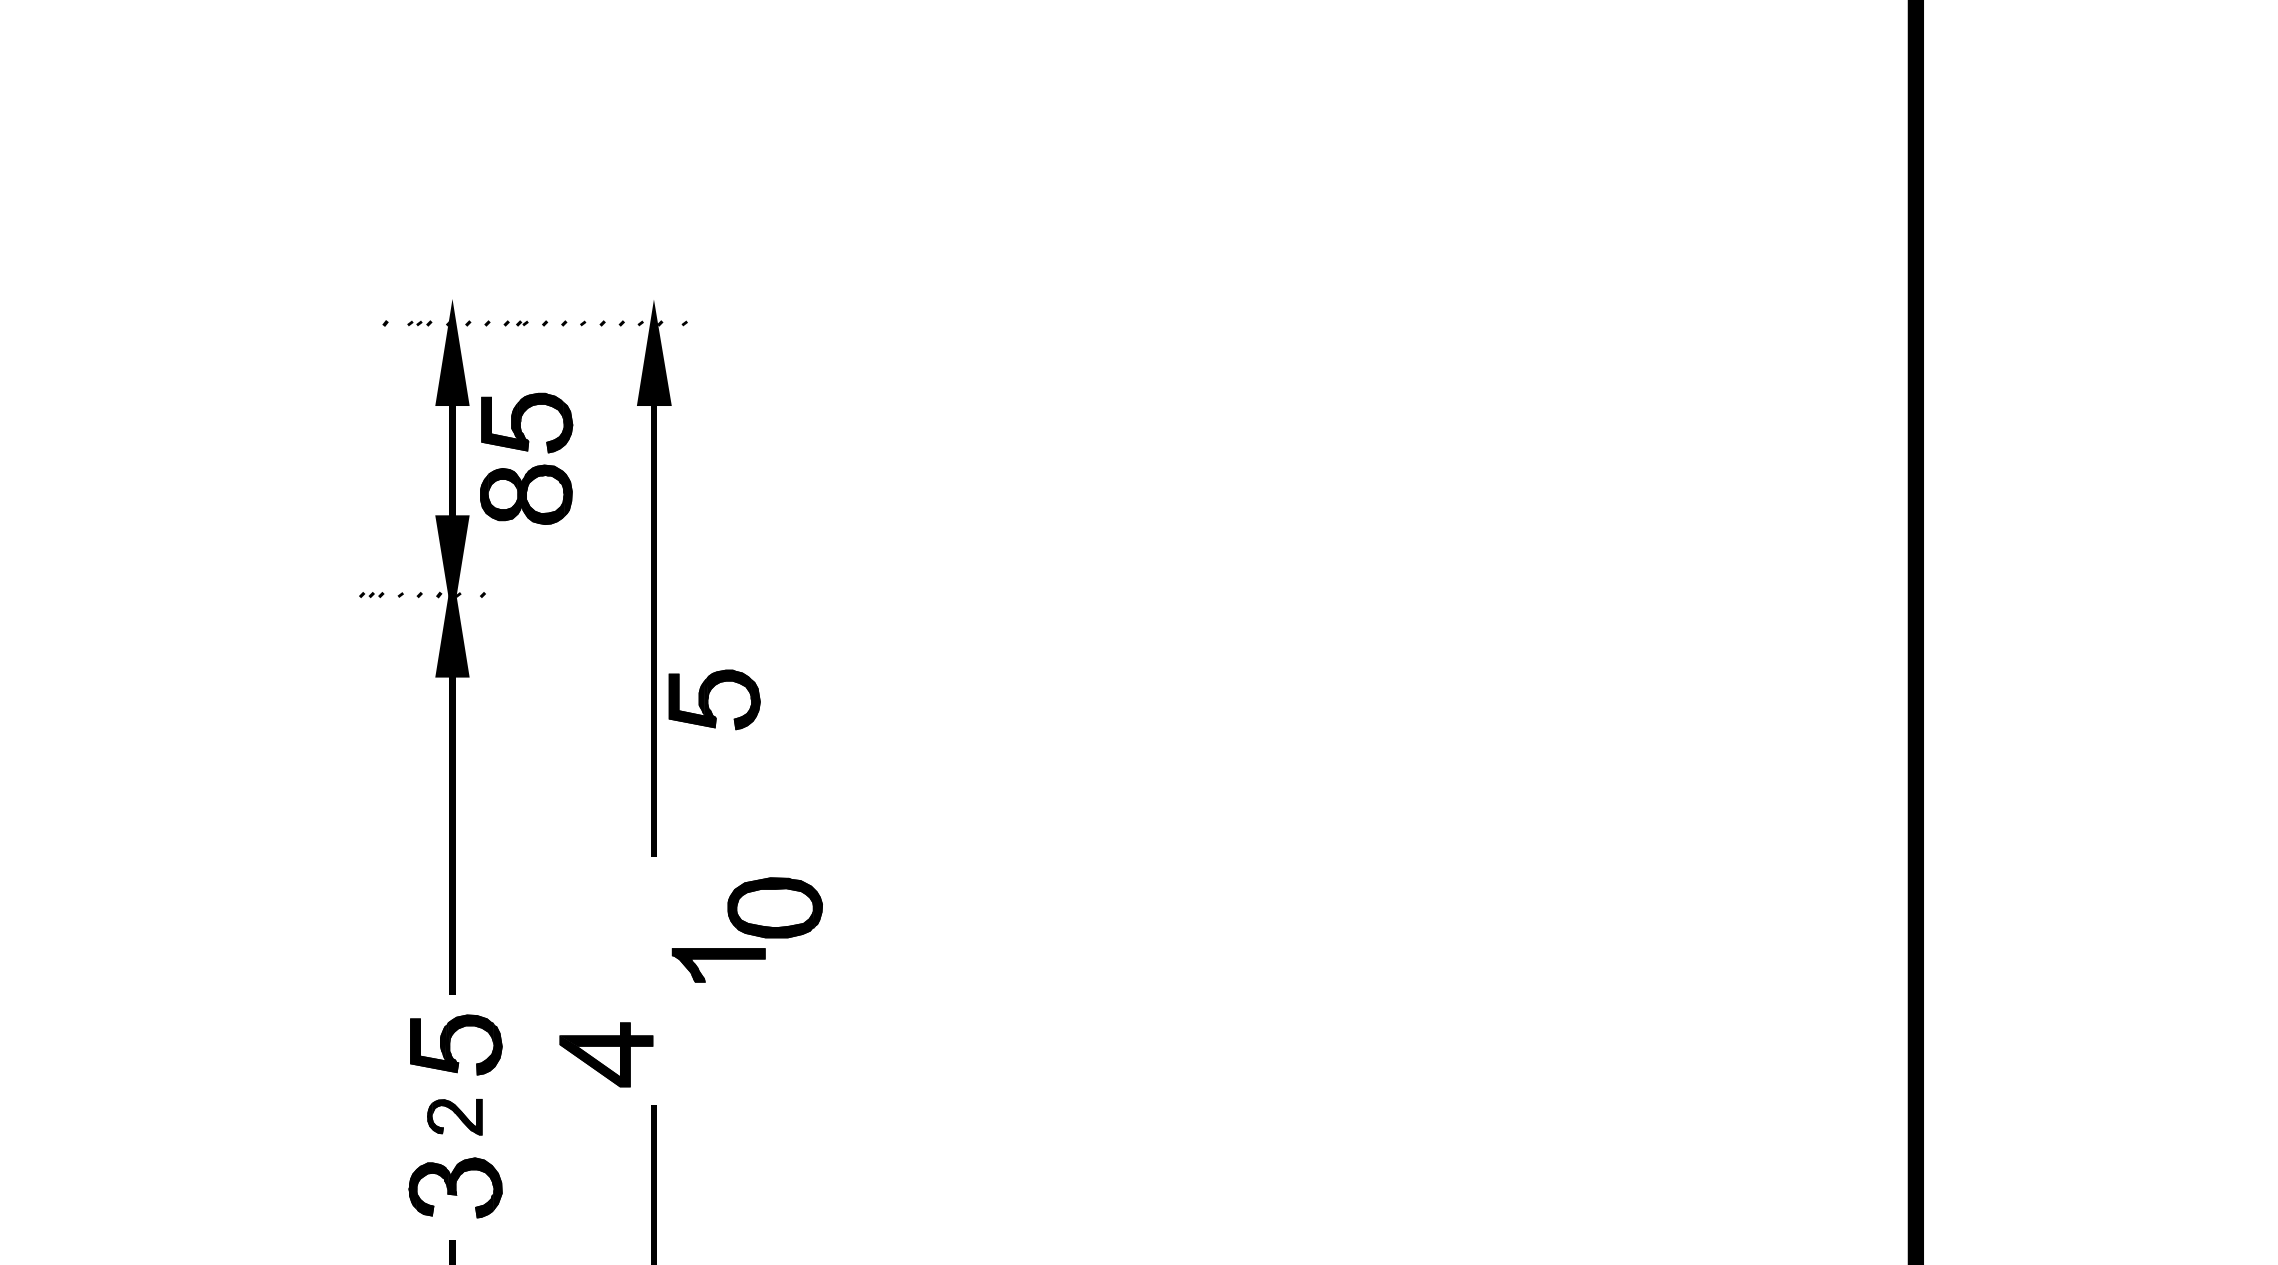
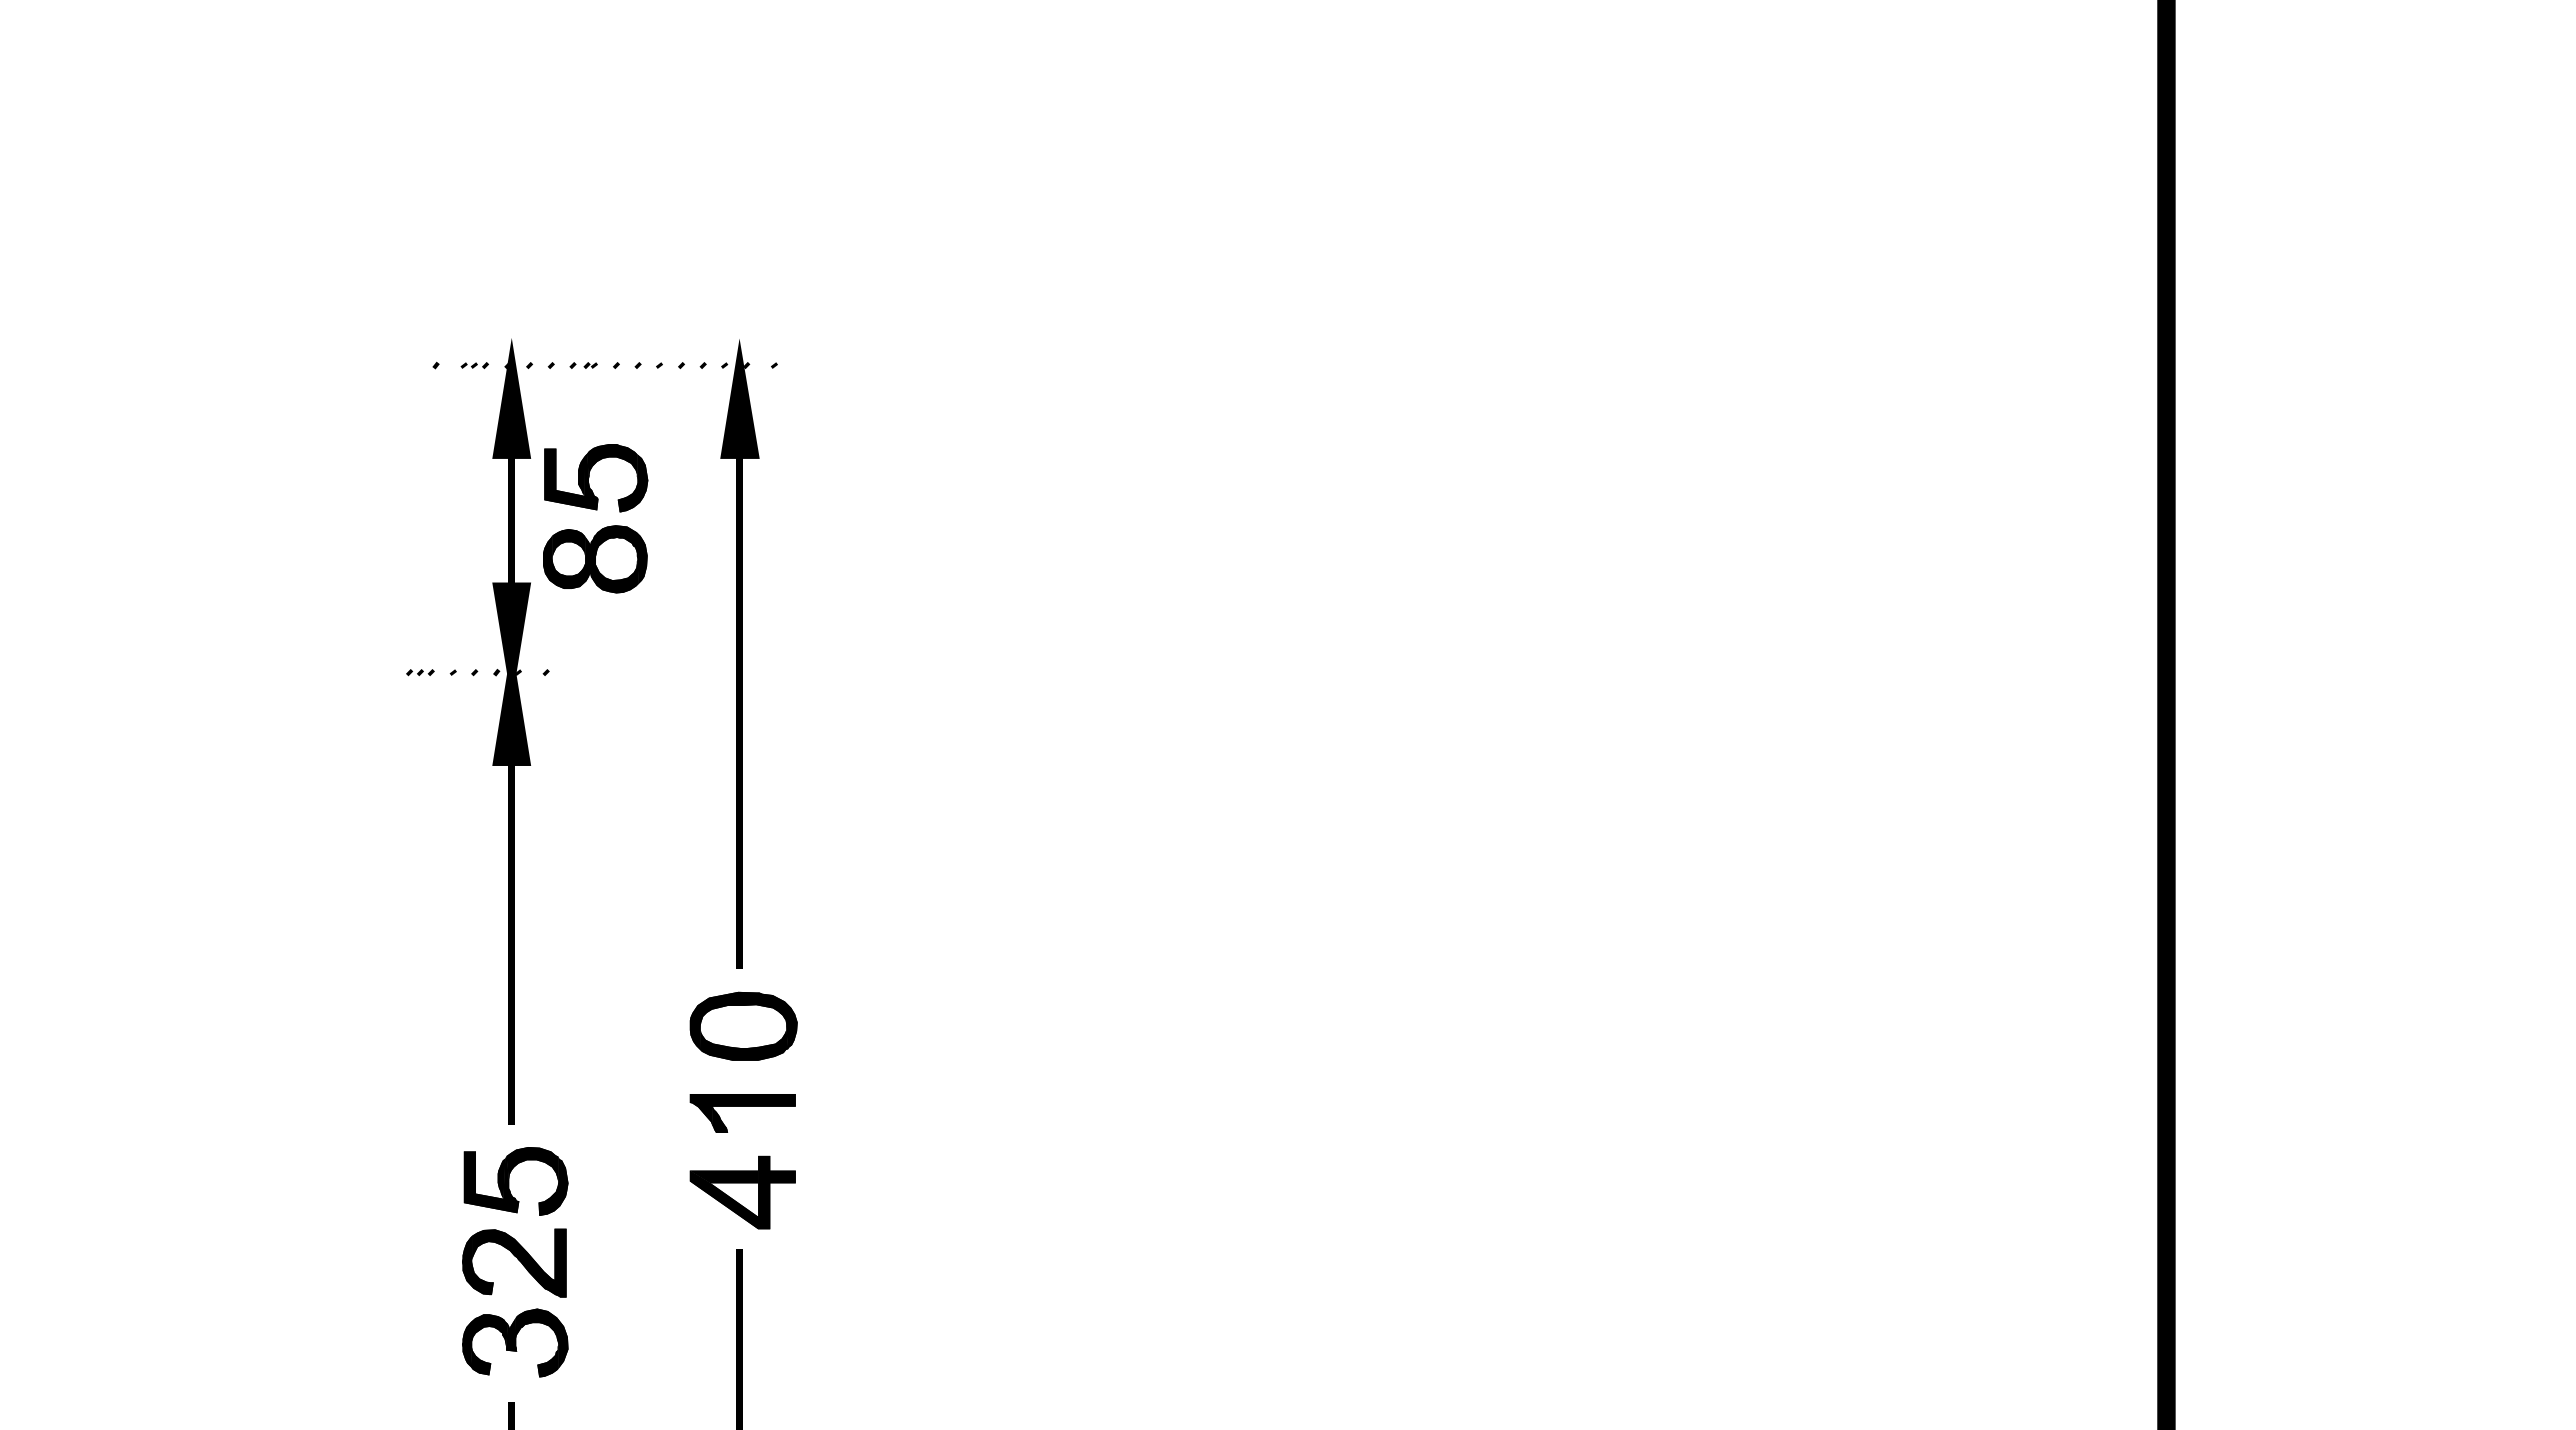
part: (708, 699) -> (801, 790), removed
part: (775, 907) -> (743, 1025), moved
part: (718, 959) -> (742, 1106), moved
part: (606, 1054) -> (742, 1192), moved
part: (454, 1116) -> (514, 1262), size x1.67

